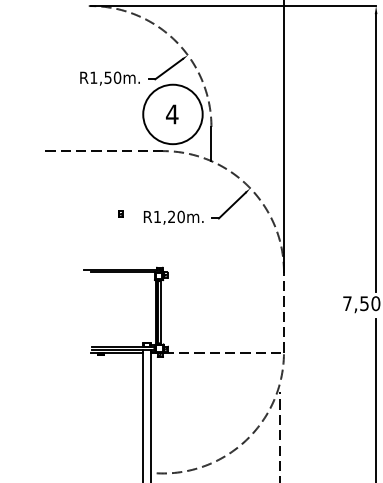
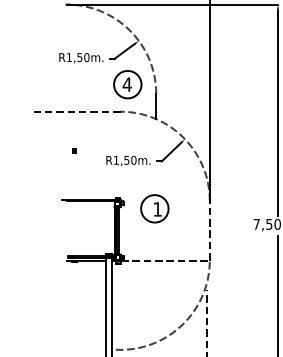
circle: (172, 114) -> (127, 84), size x0.62
part: (120, 213) -> (74, 150), moved
text: (171, 216) -> (126, 160), R1,20m. -> R1,50m.
part: (209, 282) -> (154, 208), added

